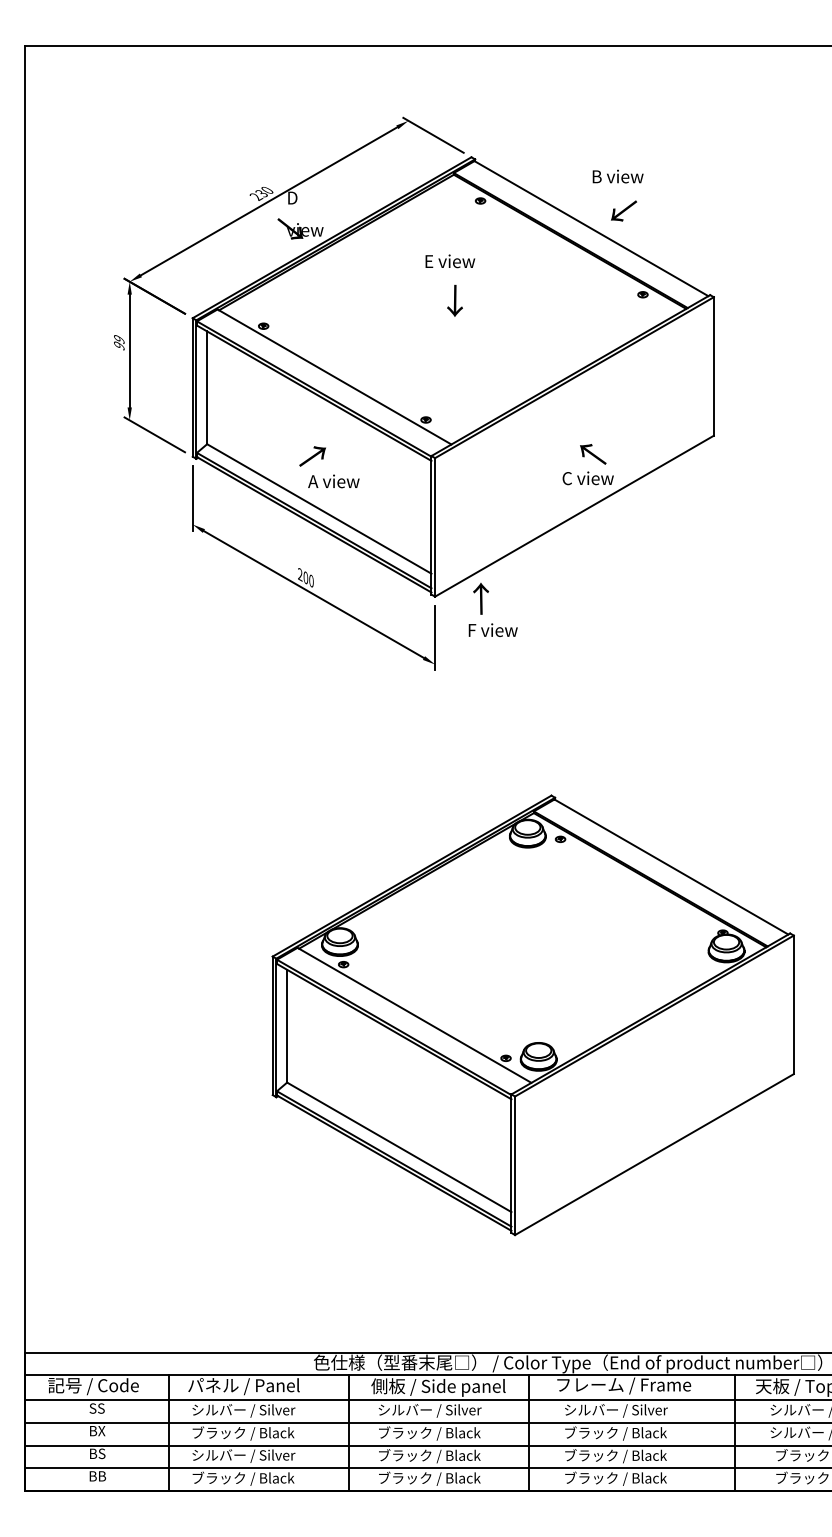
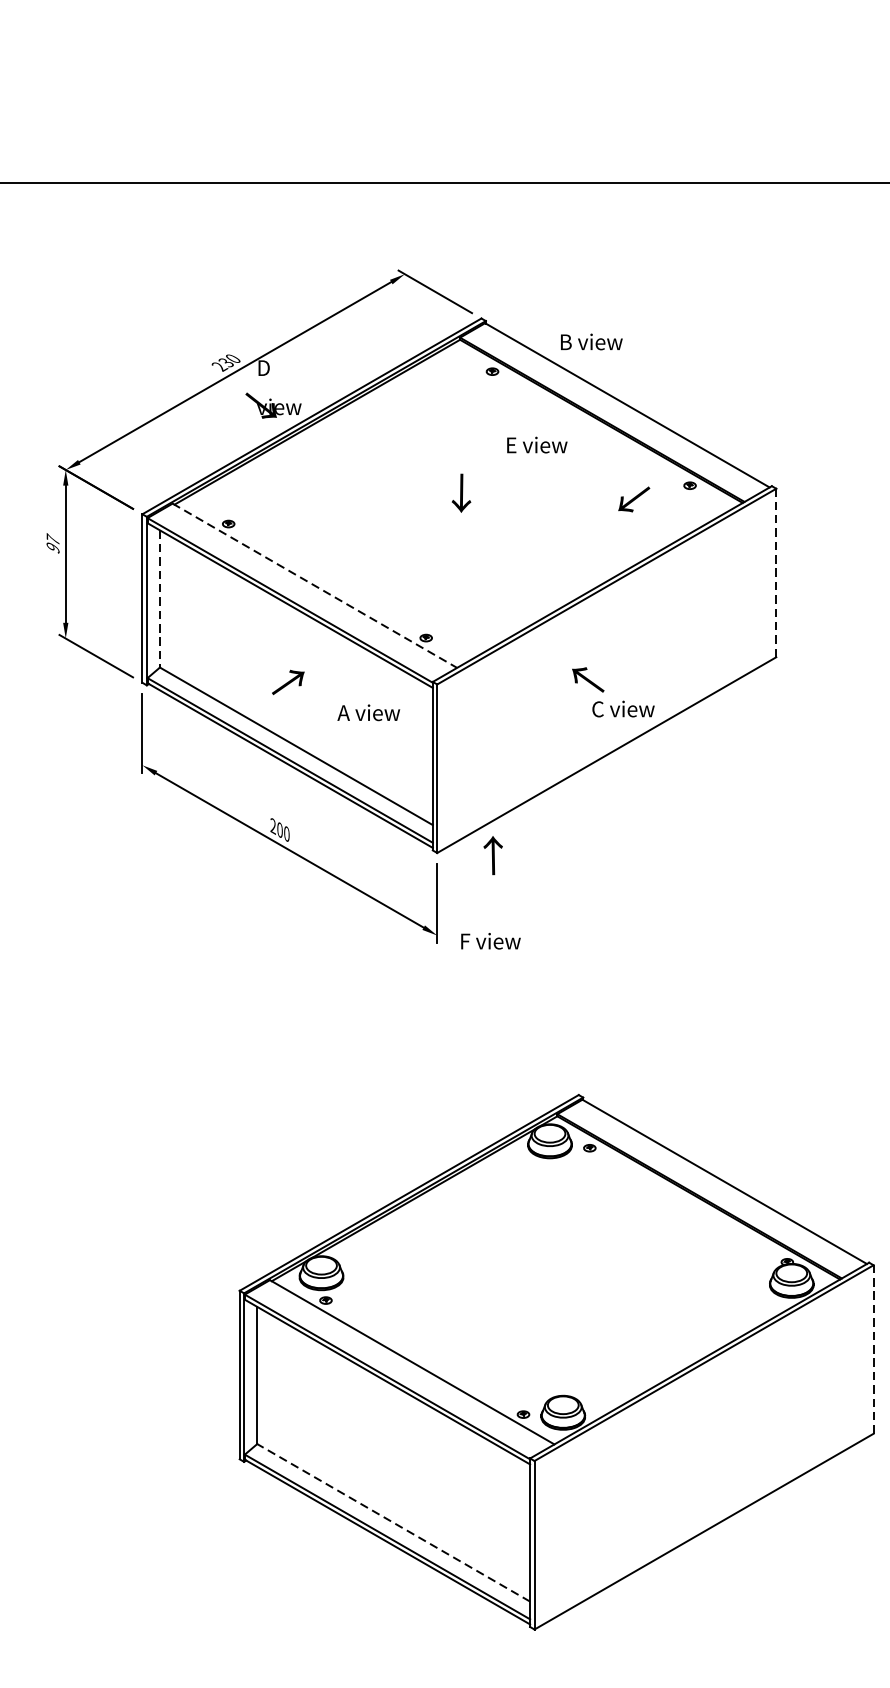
text: (617, 176) -> (590, 341), moved
text: (623, 210) -> (633, 498), moved
text: (450, 261) -> (537, 445), moved
text: (119, 338) -> (53, 538), 99 -> 97
line: (713, 365) -> (775, 571), solid -> dashed
line: (334, 377) -> (314, 586), solid -> dashed
line: (207, 388) -> (160, 599), solid -> dashed
text: (593, 454) -> (588, 680), moved
text: (333, 481) -> (368, 712), moved
text: (492, 629) -> (490, 940), moved
line: (793, 1004) -> (873, 1349), solid -> dashed
line: (399, 1147) -> (393, 1523), solid -> dashed

